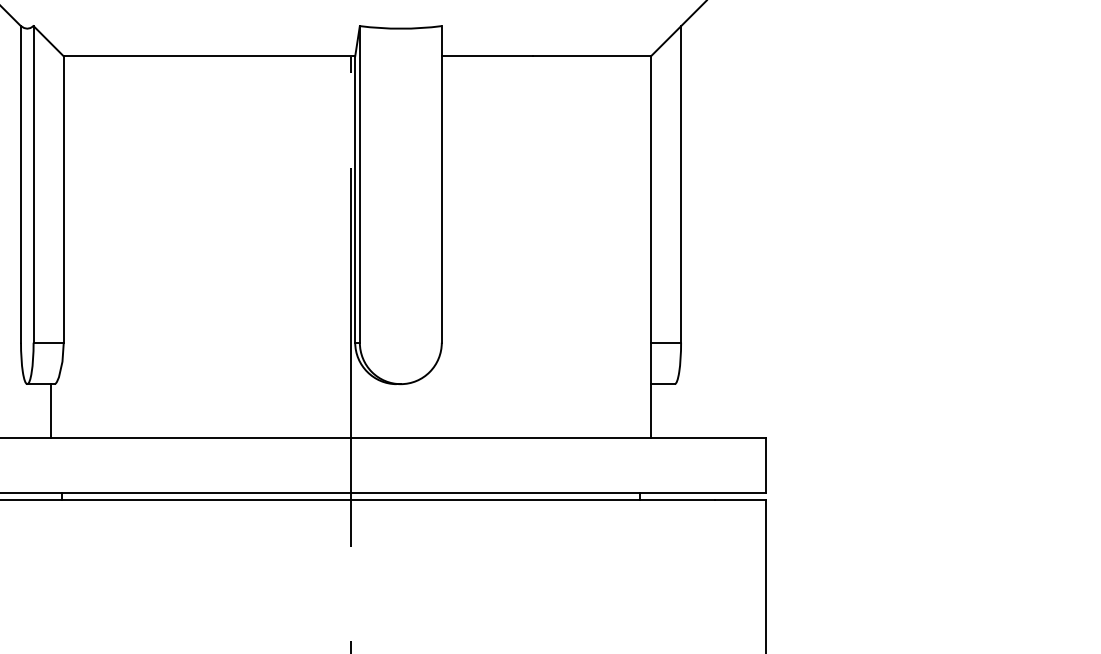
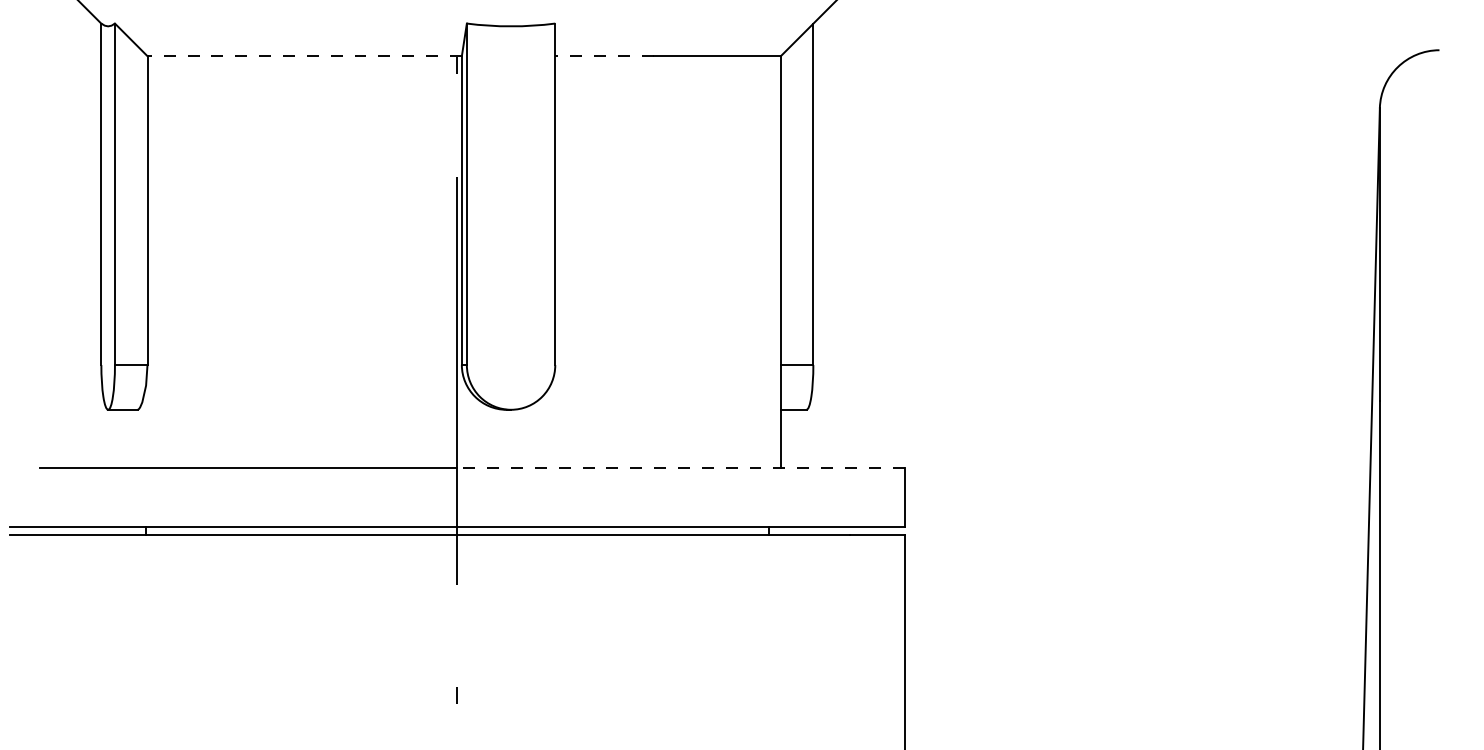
line: (209, 56) -> (304, 56), solid -> dashed
line: (487, 56) -> (604, 56), solid -> dashed
line: (50, 410) -> (133, 438), removed
line: (557, 437) -> (680, 467), solid -> dashed

